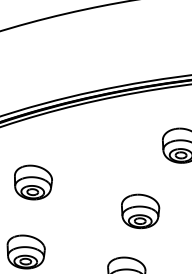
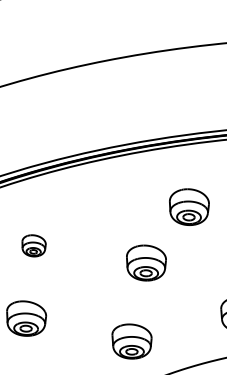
part: (32, 182) -> (33, 245), size x0.6
part: (140, 210) -> (146, 262), moved

